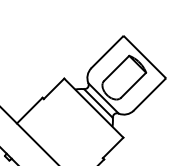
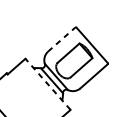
line: (107, 52) -> (61, 39), solid -> dashed
line: (93, 108) -> (47, 84), solid -> dashed

